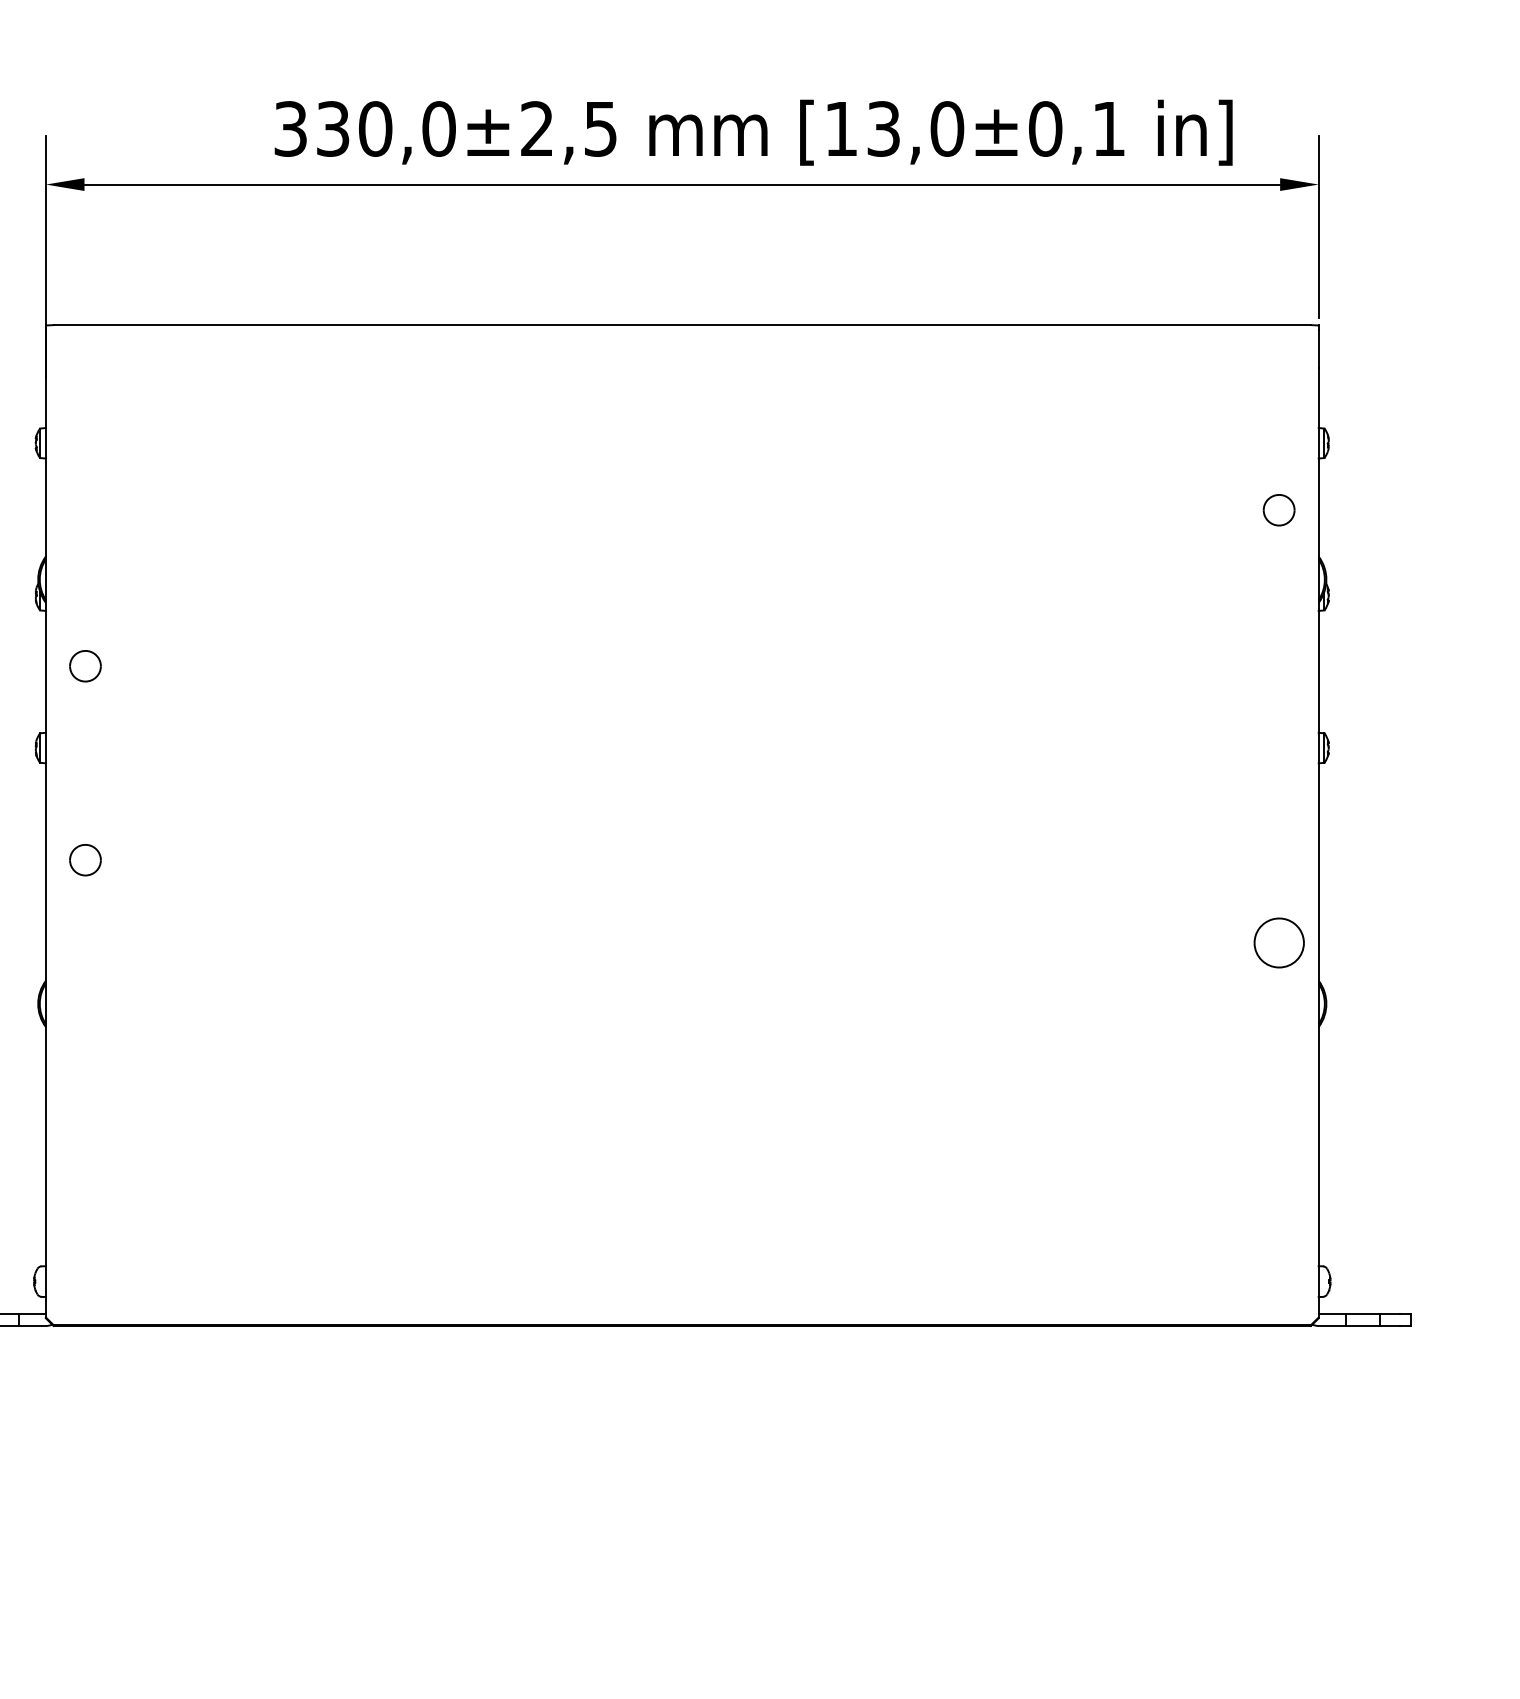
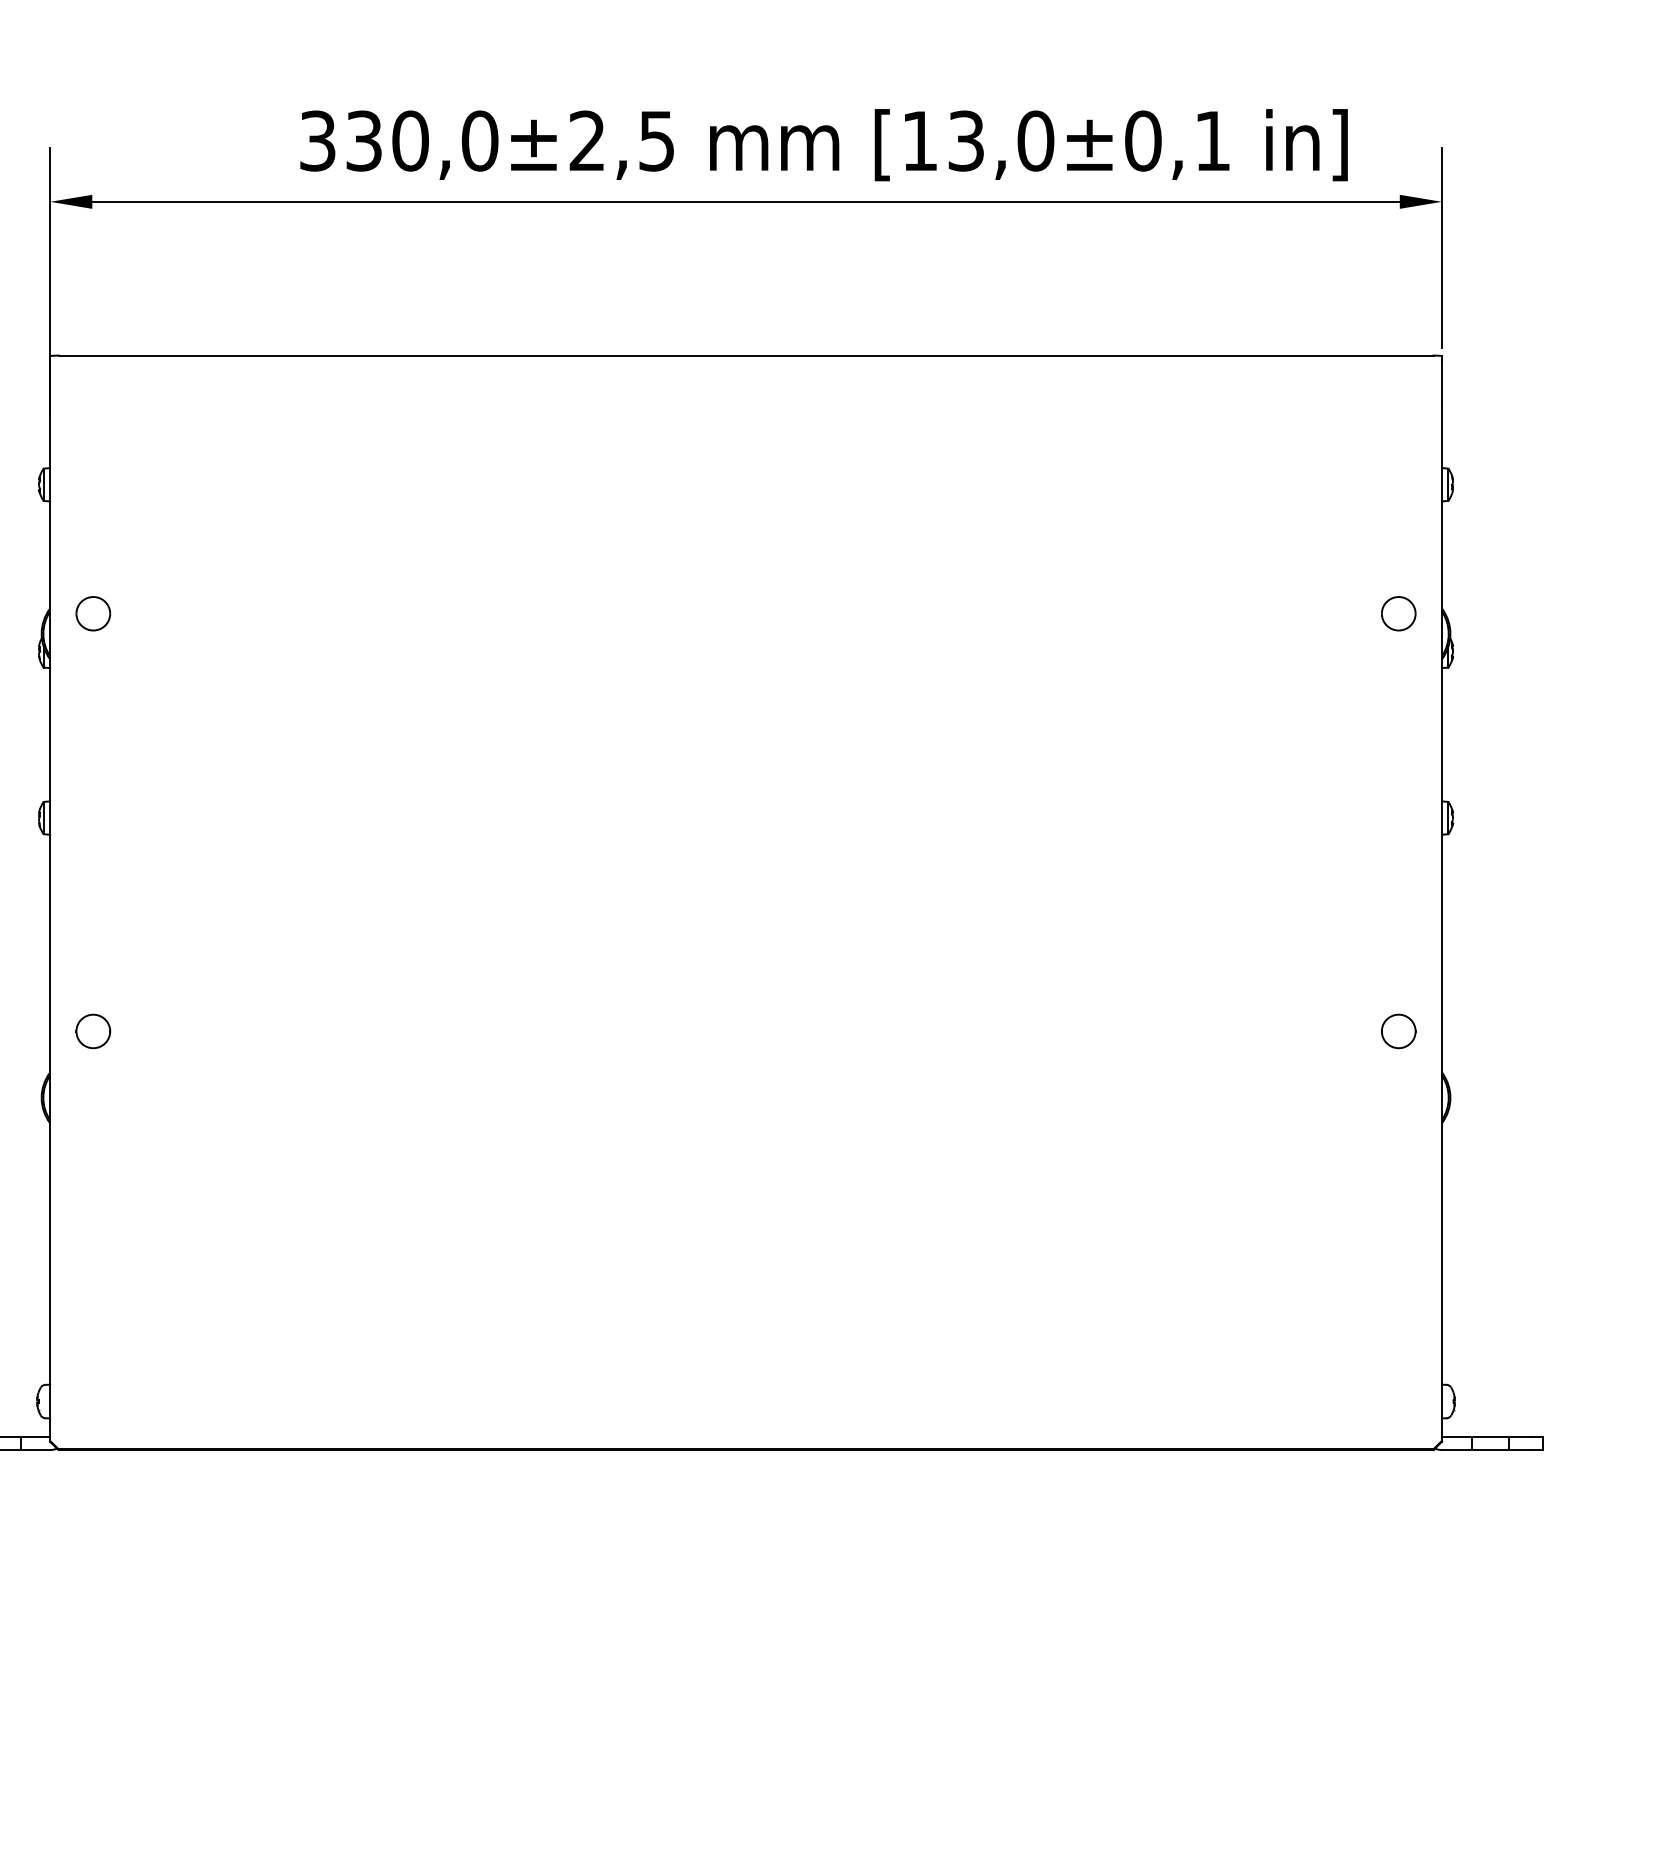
part: (1278, 510) -> (1398, 614), moved
part: (85, 666) -> (93, 614), moved
part: (85, 860) -> (93, 1031), moved
part: (1278, 943) -> (1398, 1031), size x0.62

